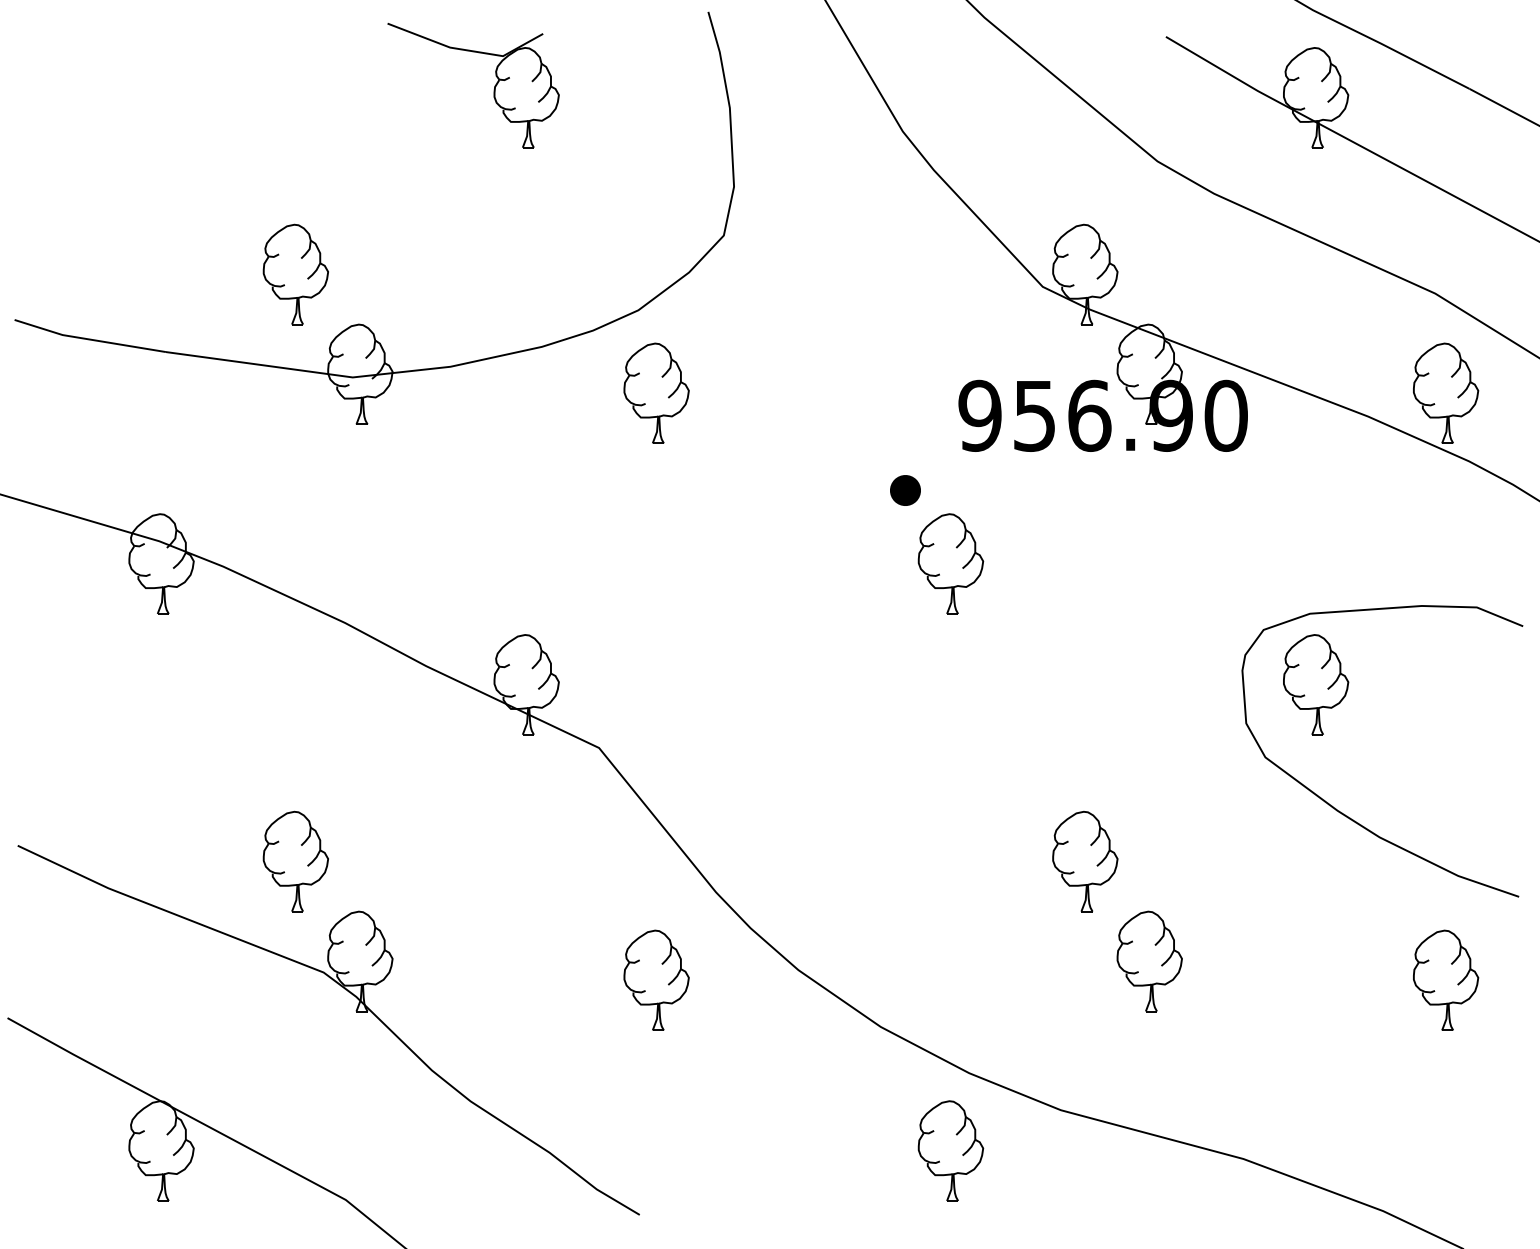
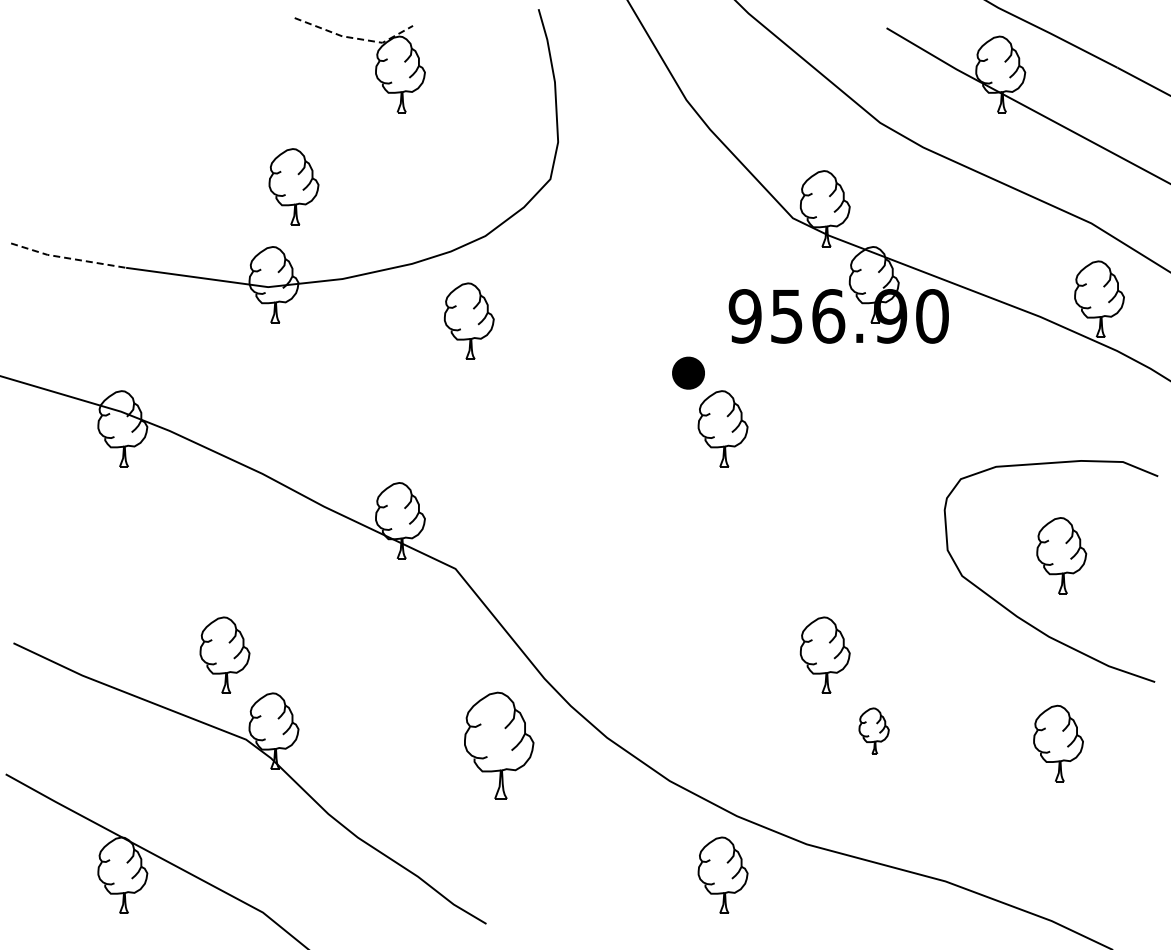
line: (467, 50) -> (355, 38), solid -> dashed
part: (295, 274) -> (293, 186), moved
line: (88, 339) -> (67, 258), solid -> dashed
part: (656, 392) -> (469, 320), moved
part: (905, 489) -> (688, 372), size x1.4
part: (1315, 684) -> (1061, 555), moved
part: (1148, 960) -> (873, 730), size x0.6
part: (656, 980) -> (499, 745), size x1.4
part: (1445, 980) -> (1058, 743), moved

